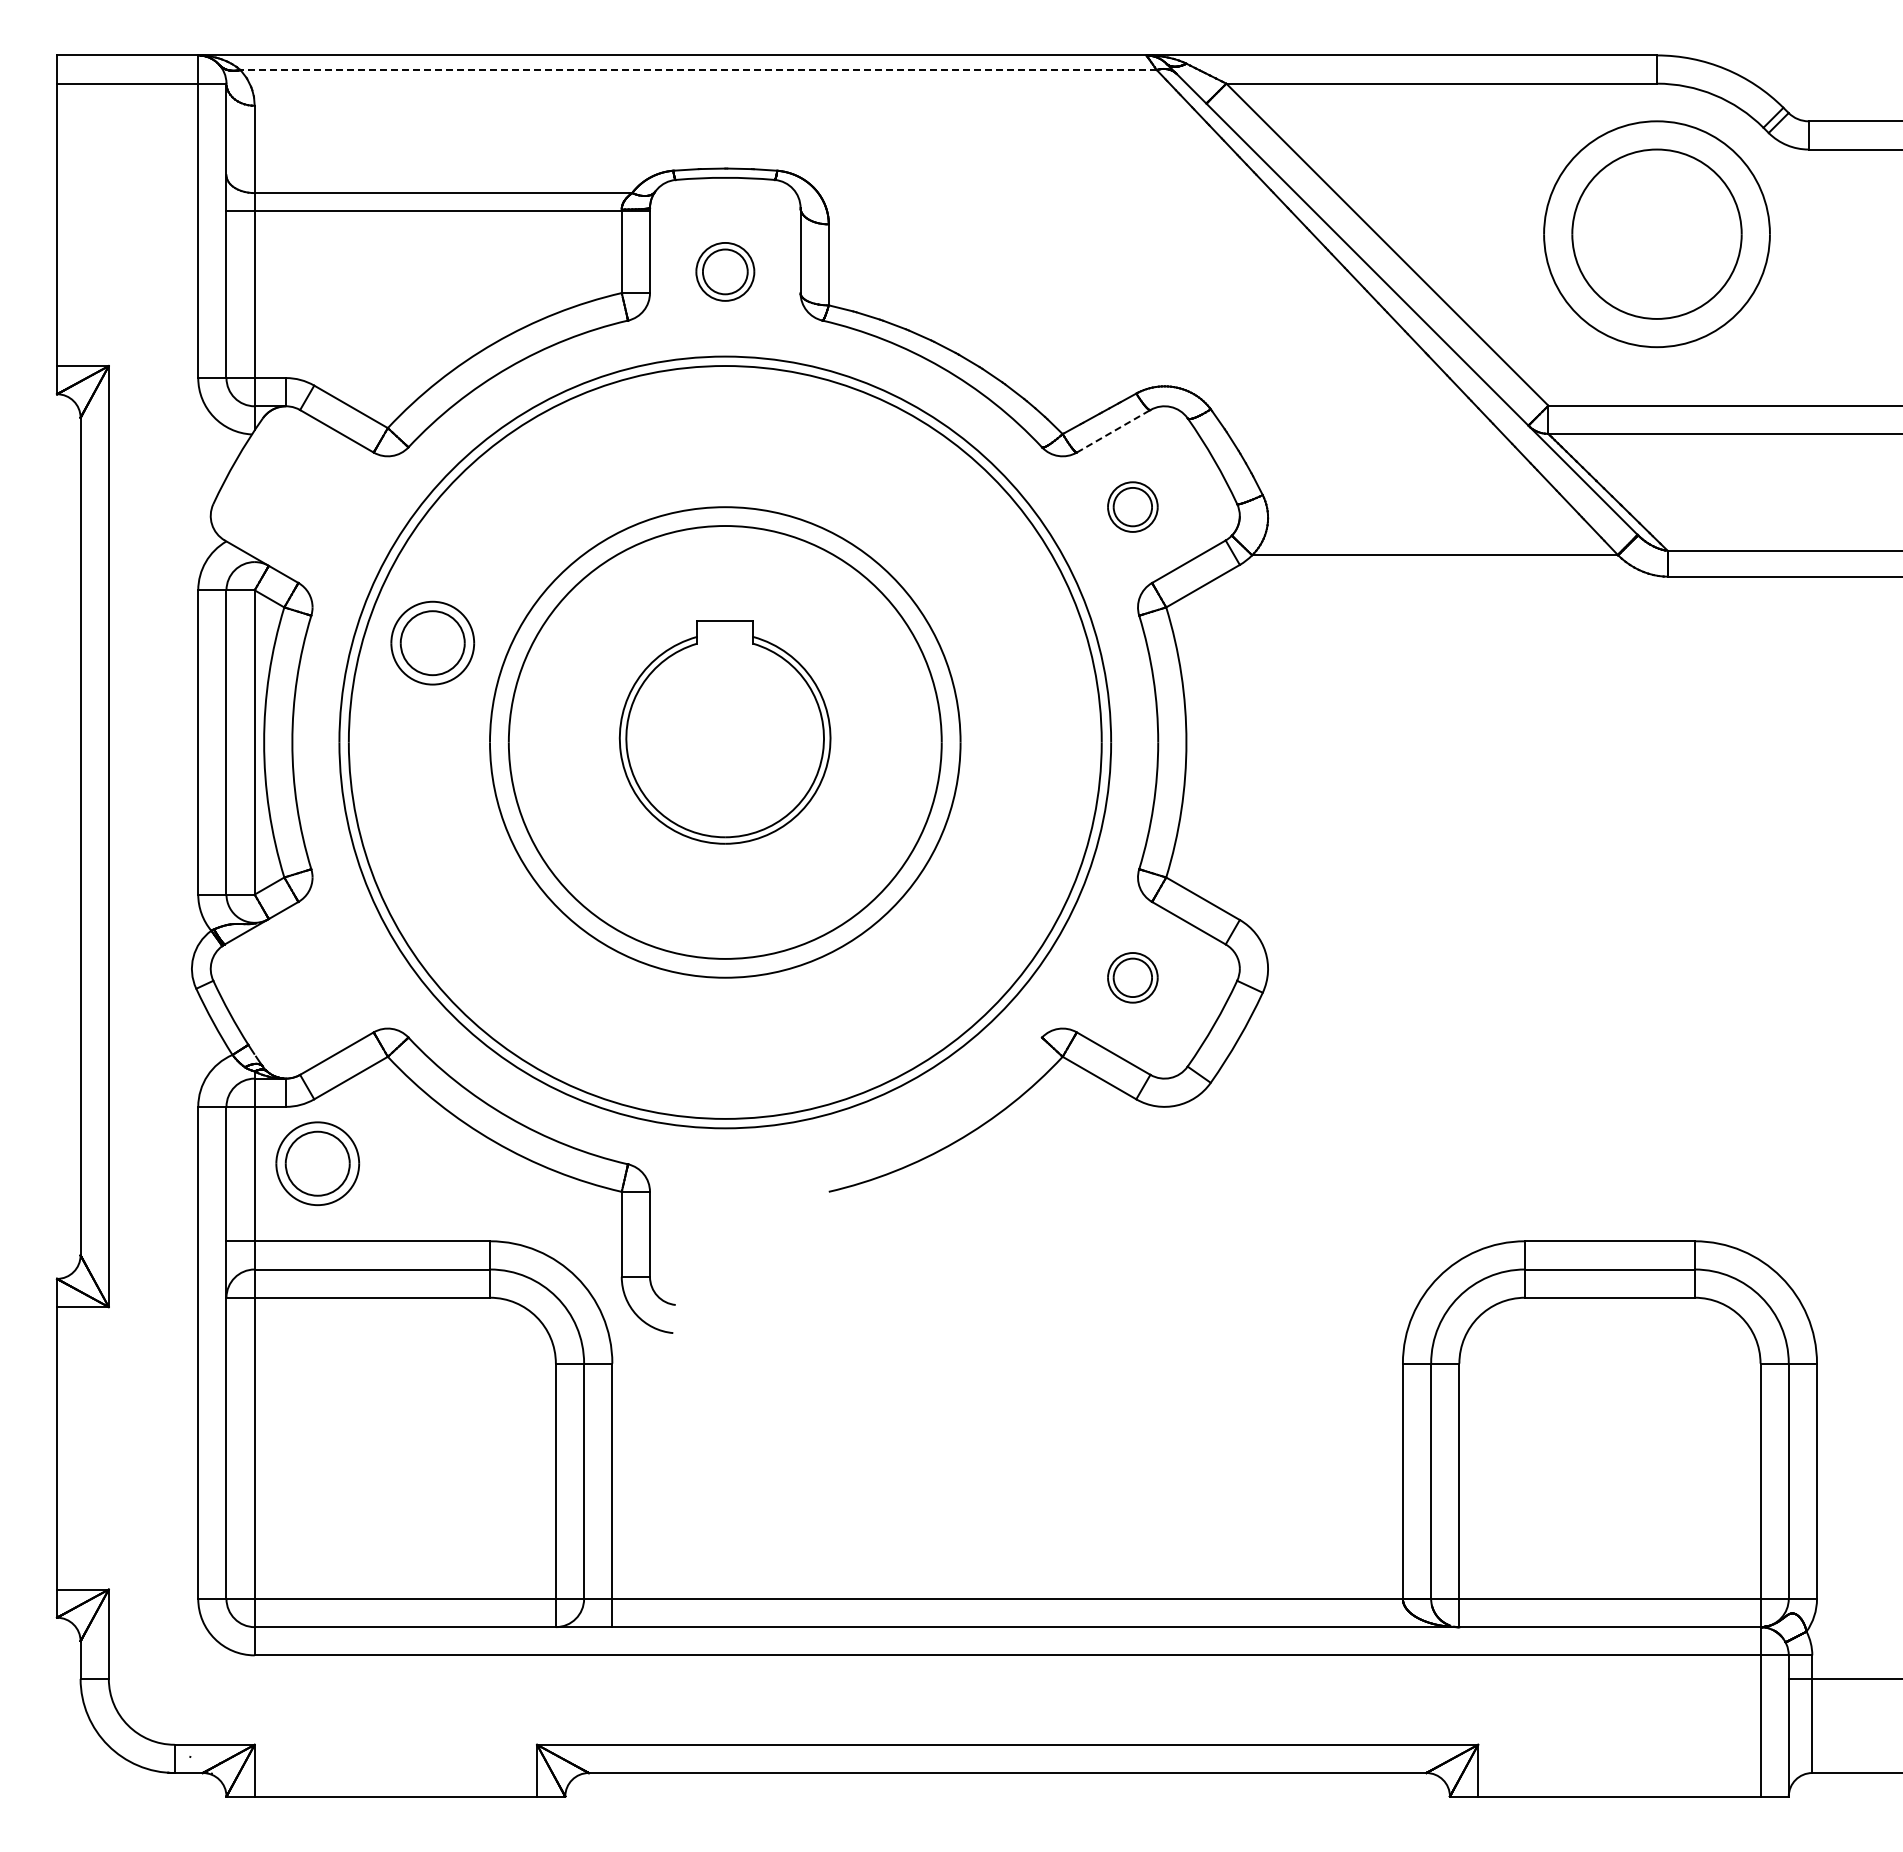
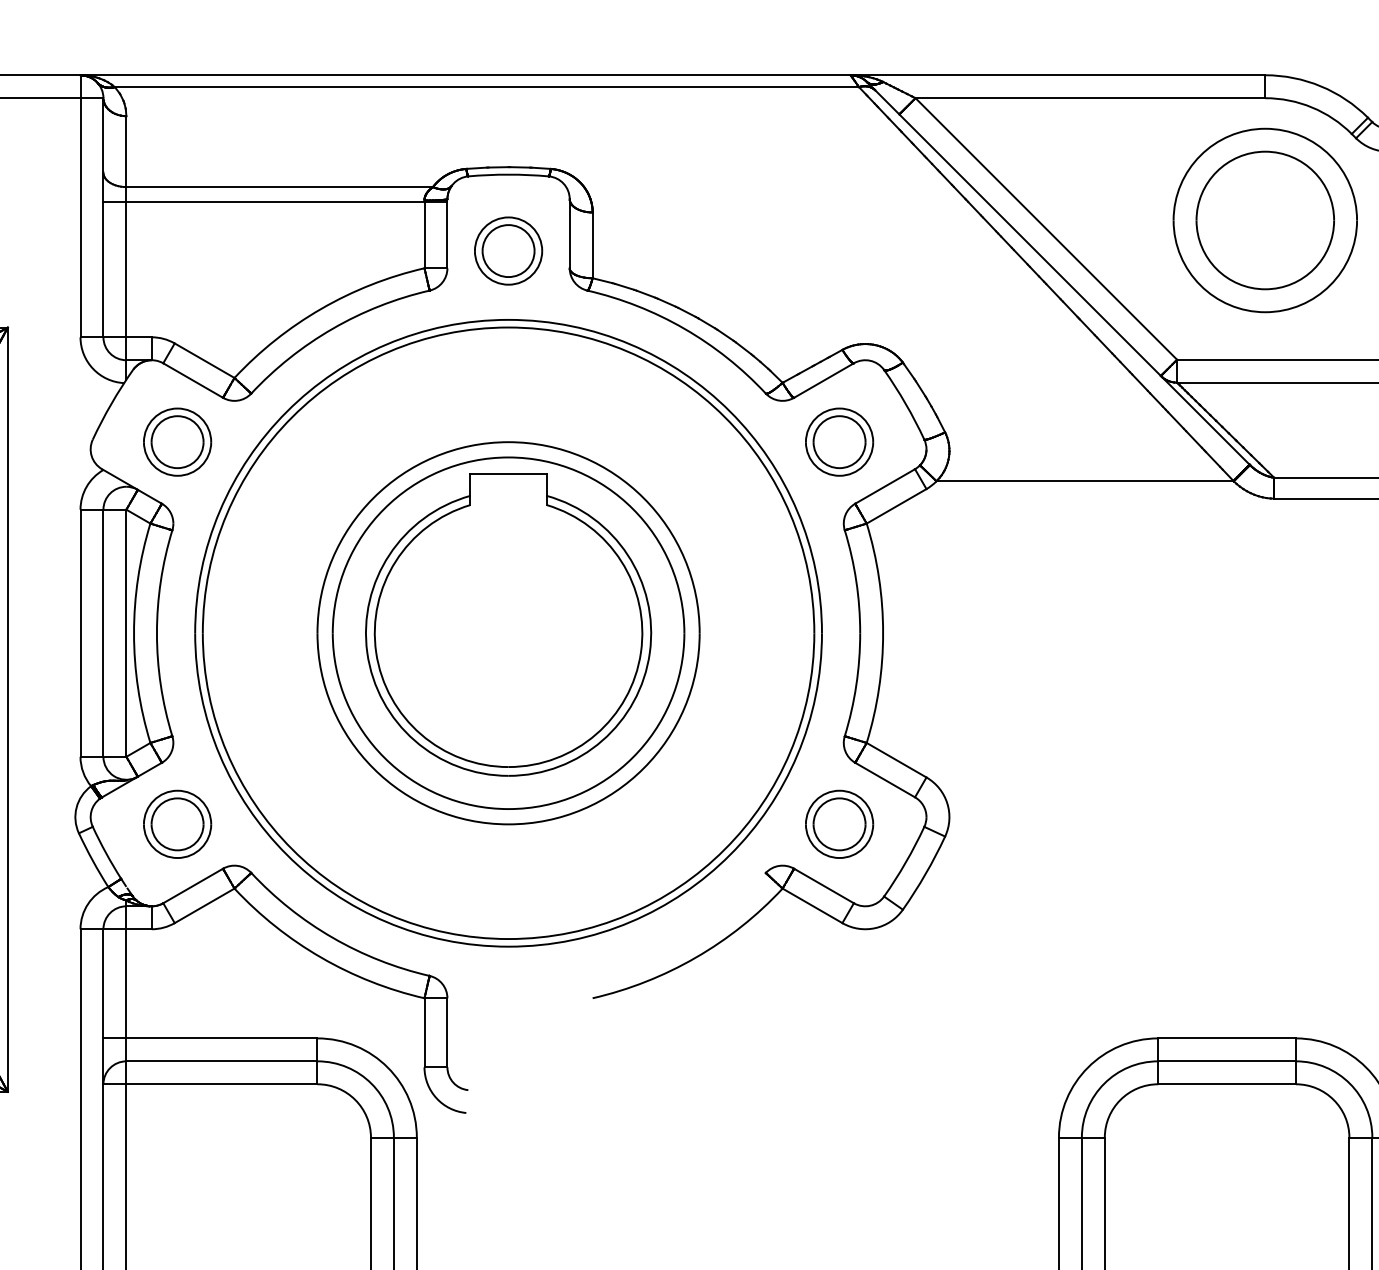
line: (698, 70) -> (486, 87), dashed -> solid
part: (725, 271) -> (508, 250), size x1.43
line: (1114, 431) -> (824, 380), dashed -> solid
part: (1132, 506) -> (839, 441), size x1.67
part: (432, 642) -> (177, 441), moved
part: (724, 732) -> (507, 625), size x1.67
part: (1132, 977) -> (839, 824), size x1.67
part: (317, 1163) -> (177, 824), moved

